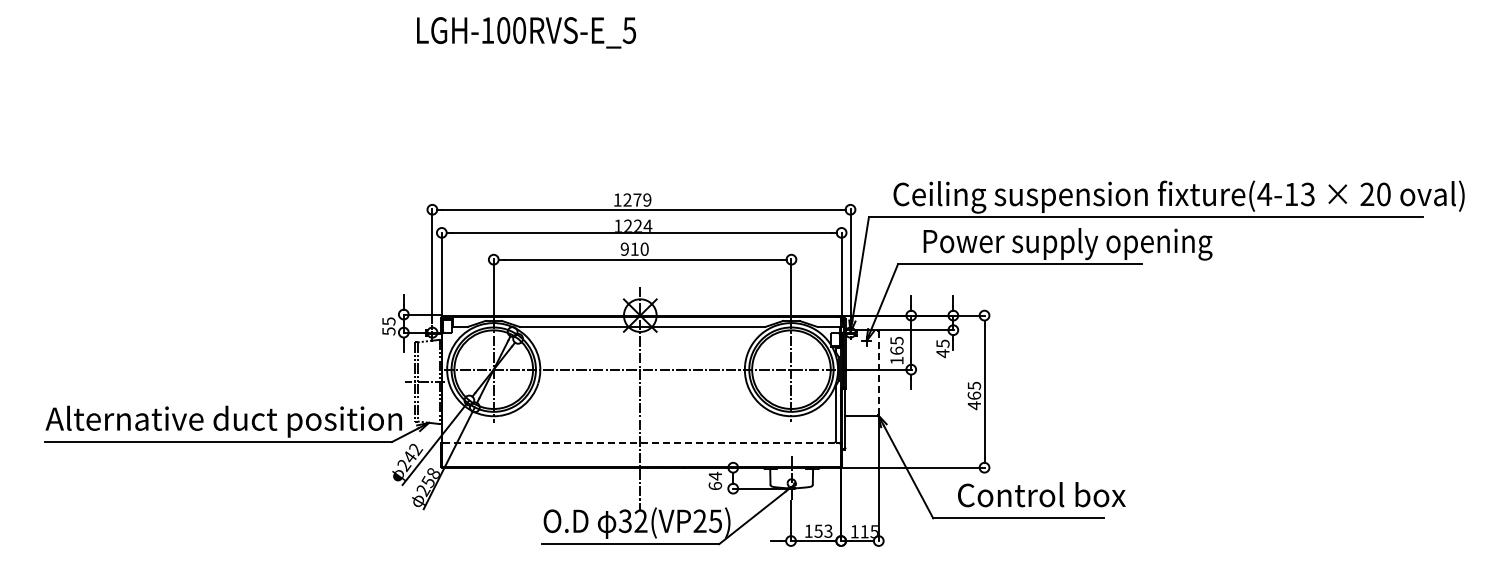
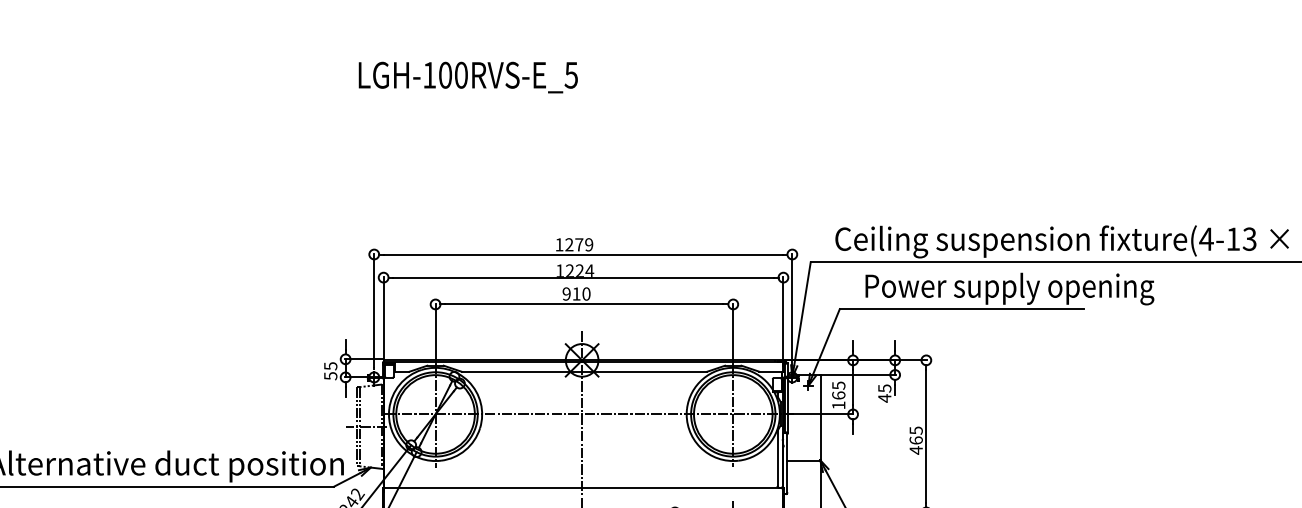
line: (878, 373) -> (820, 418), dashed -> solid
line: (641, 443) -> (583, 488), dashed -> solid

